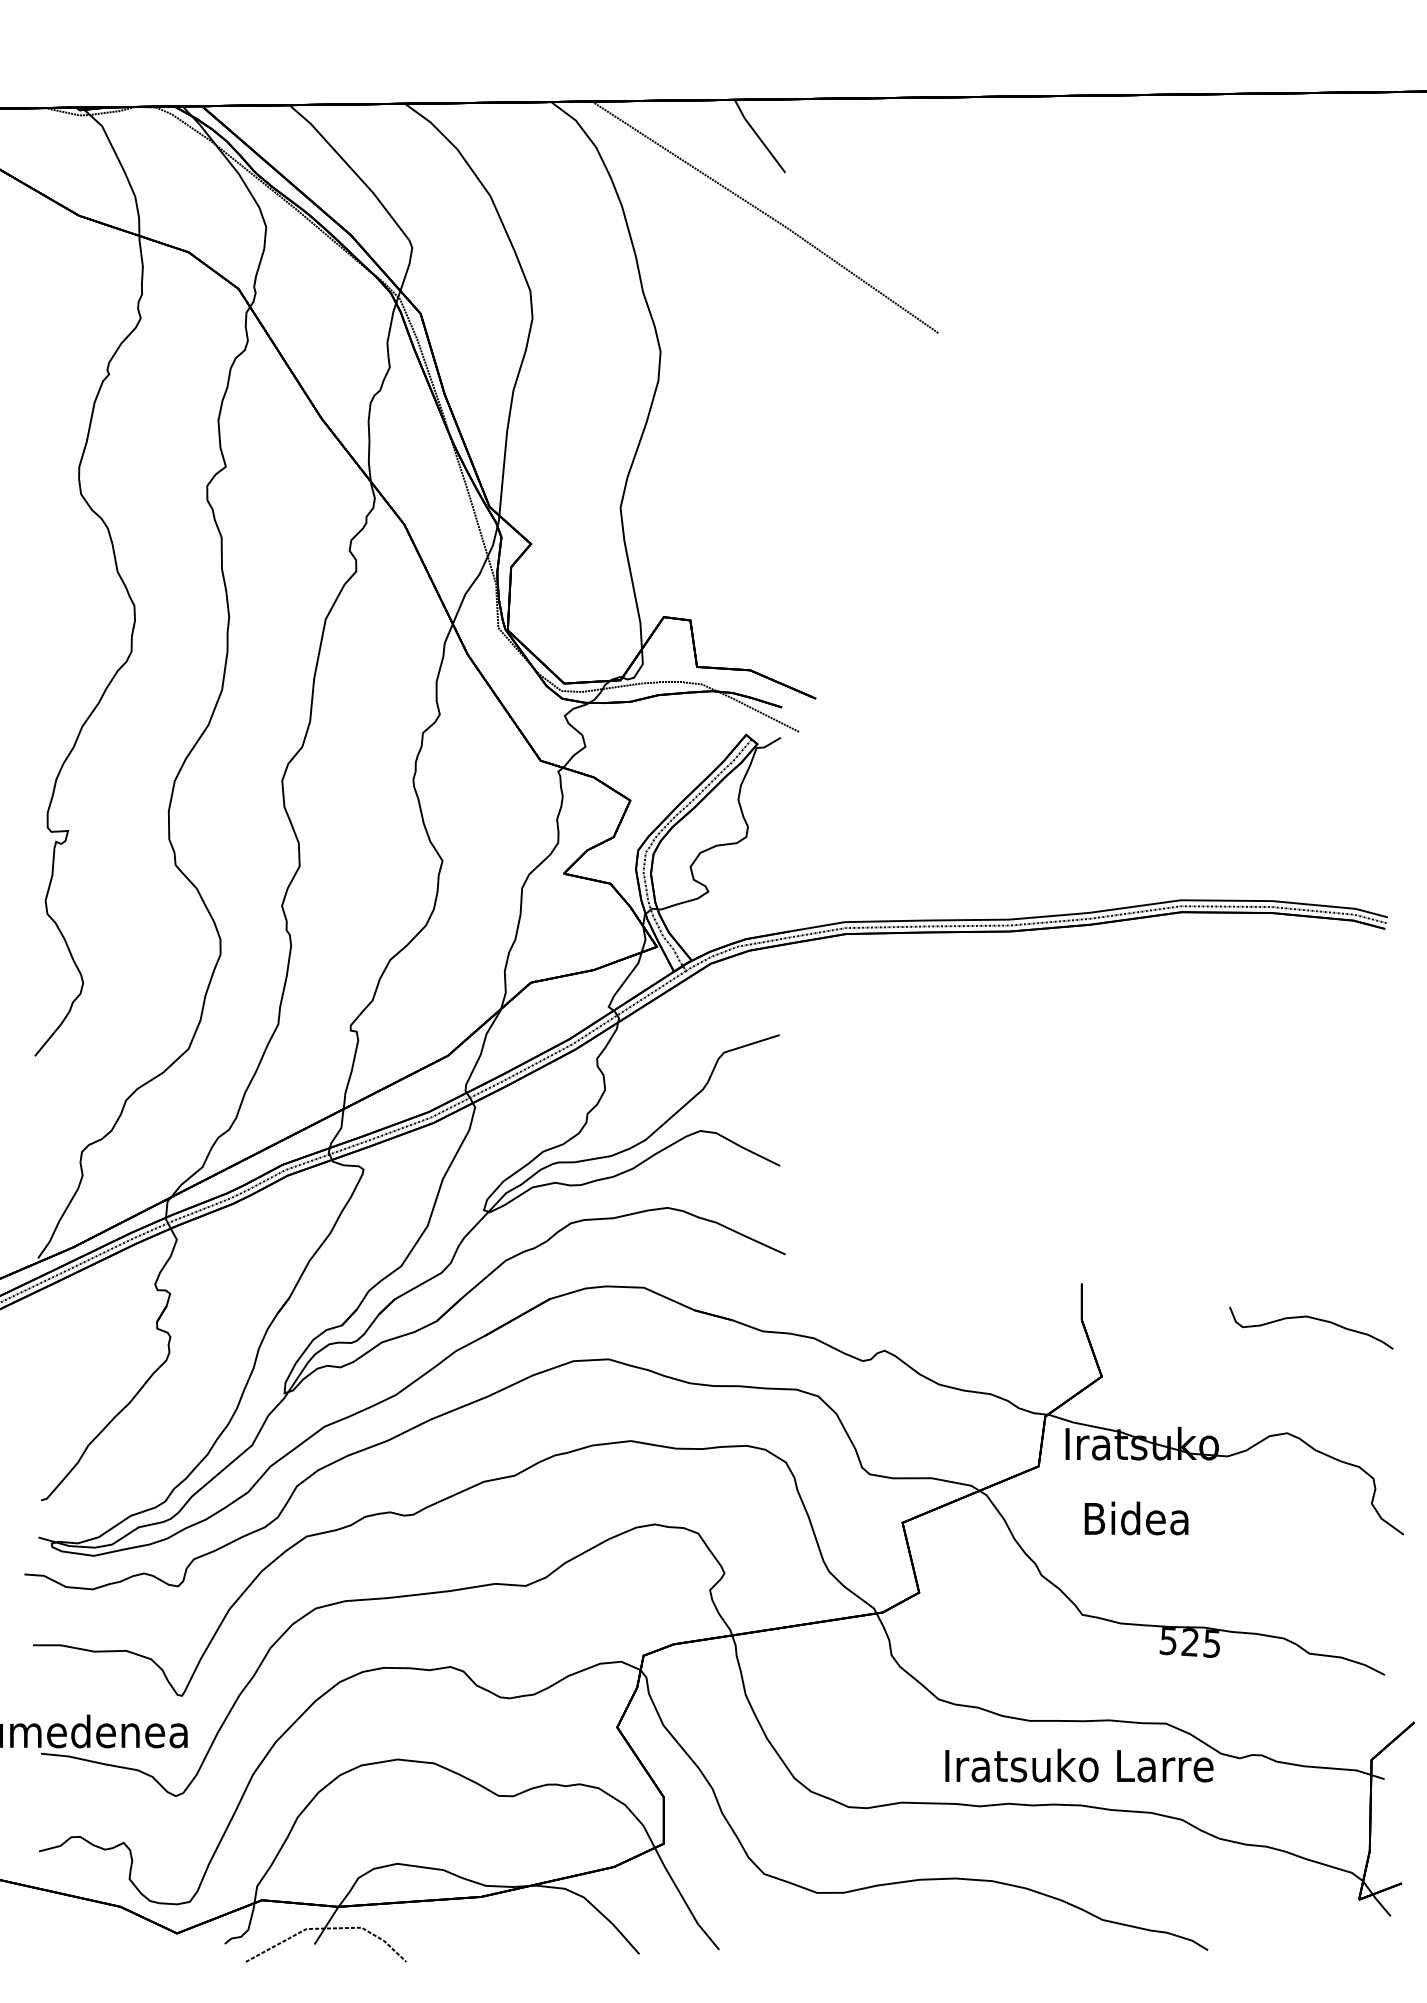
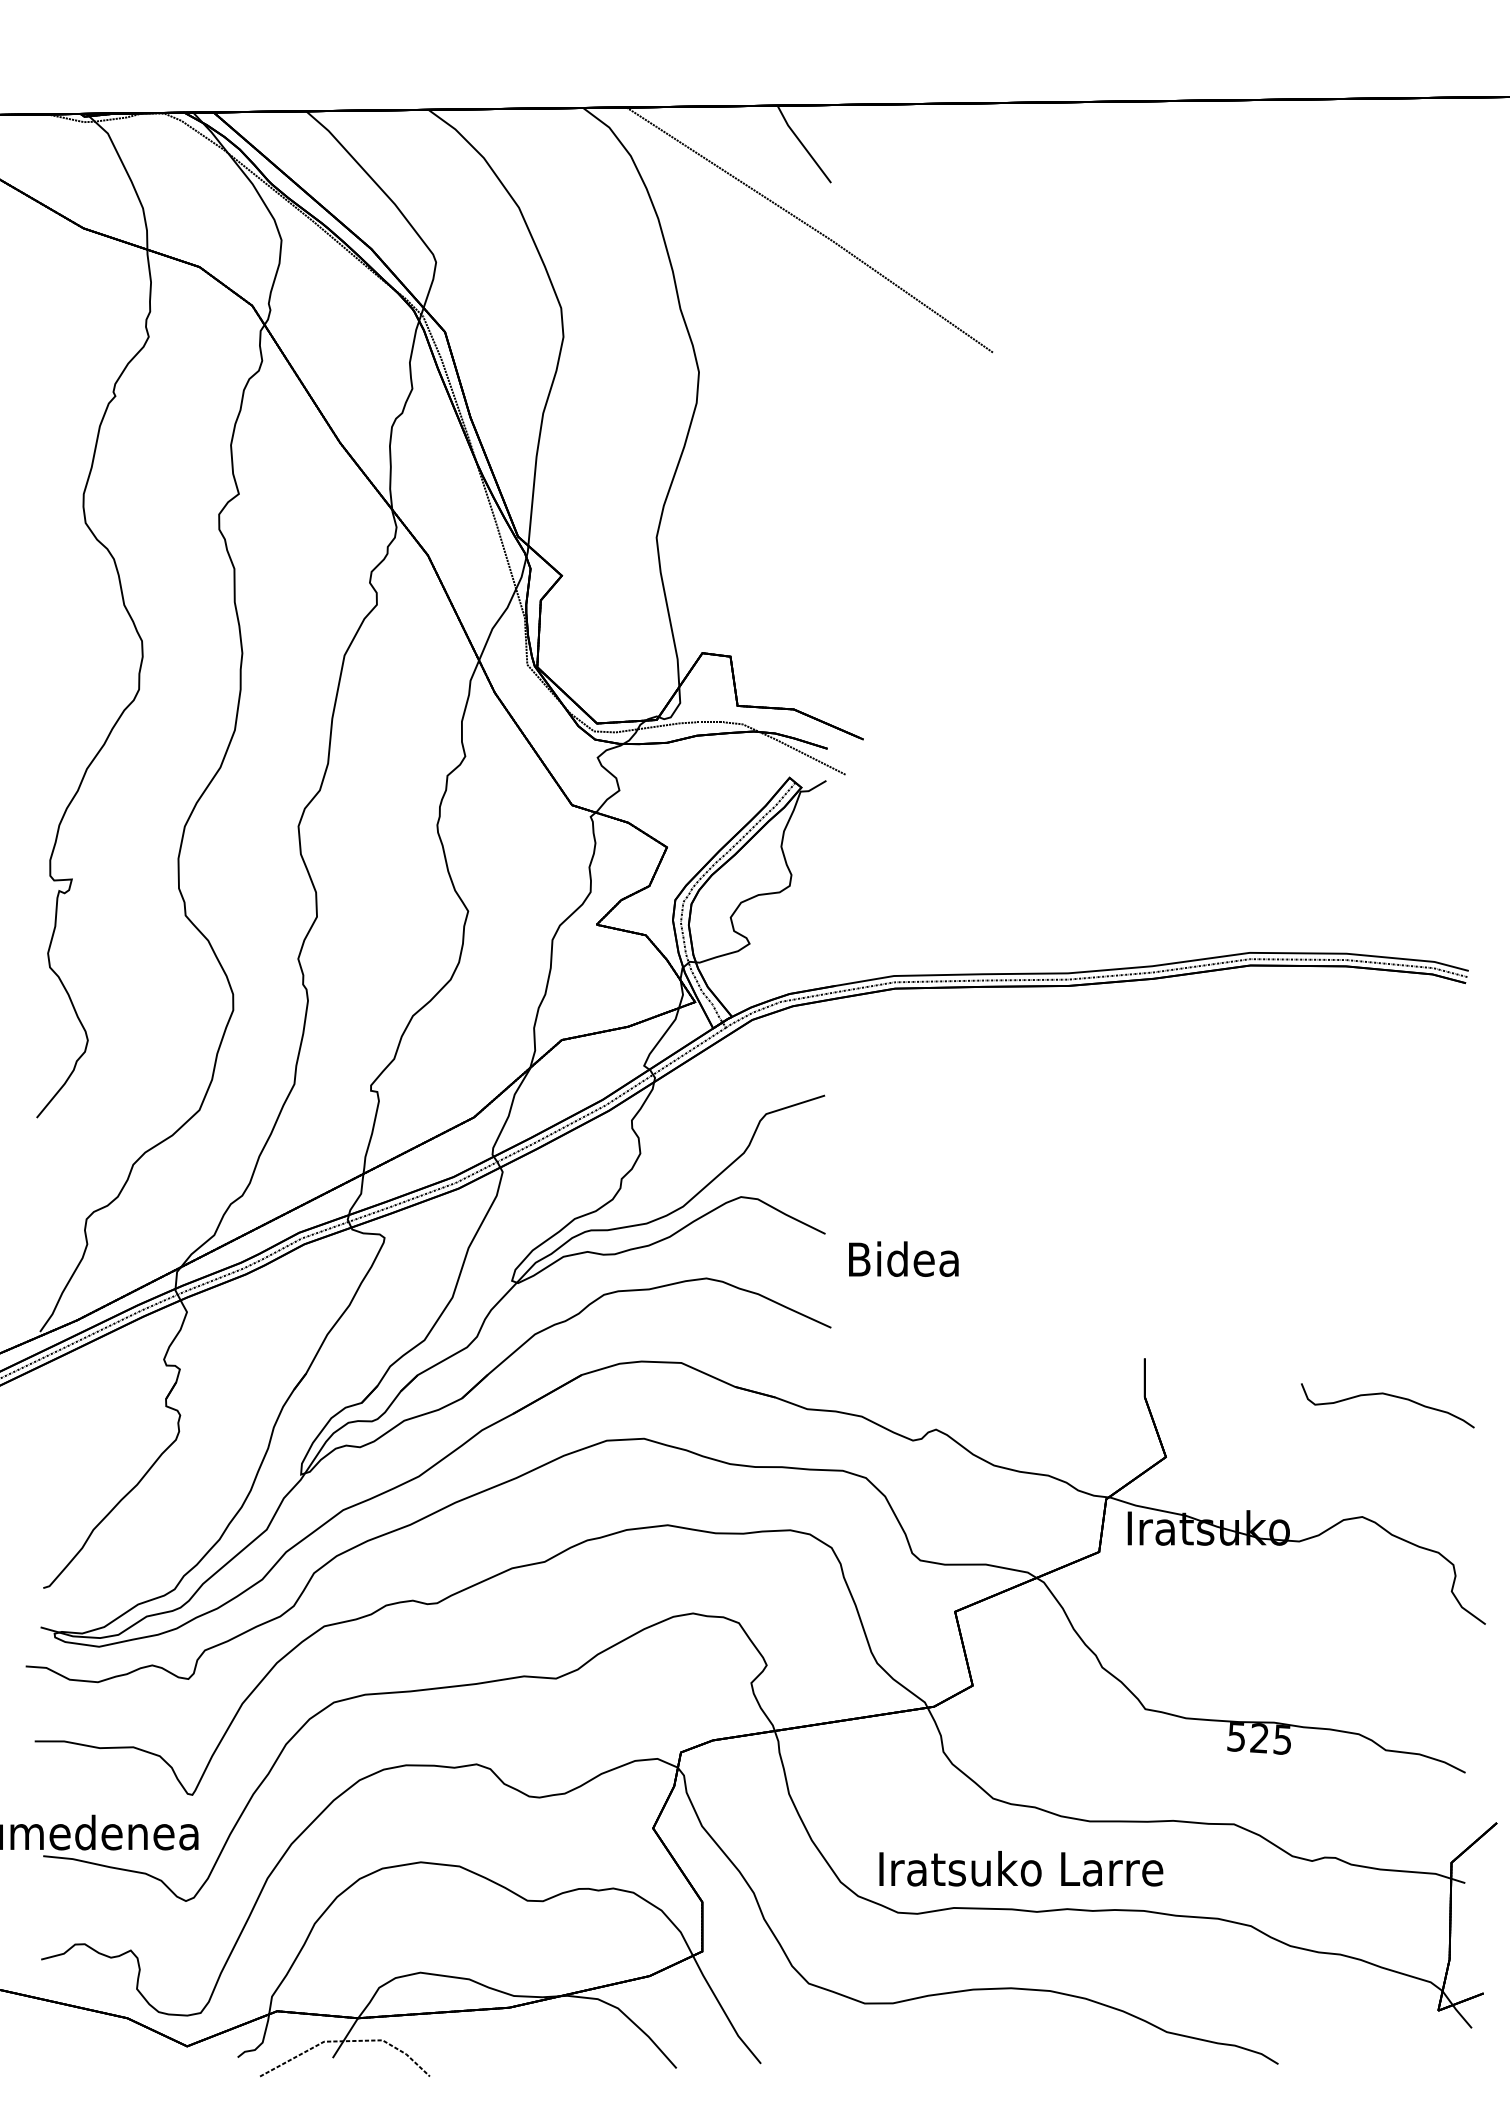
text: (1136, 1517) -> (903, 1258), moved
text: (1079, 1765) -> (1021, 1868), moved

